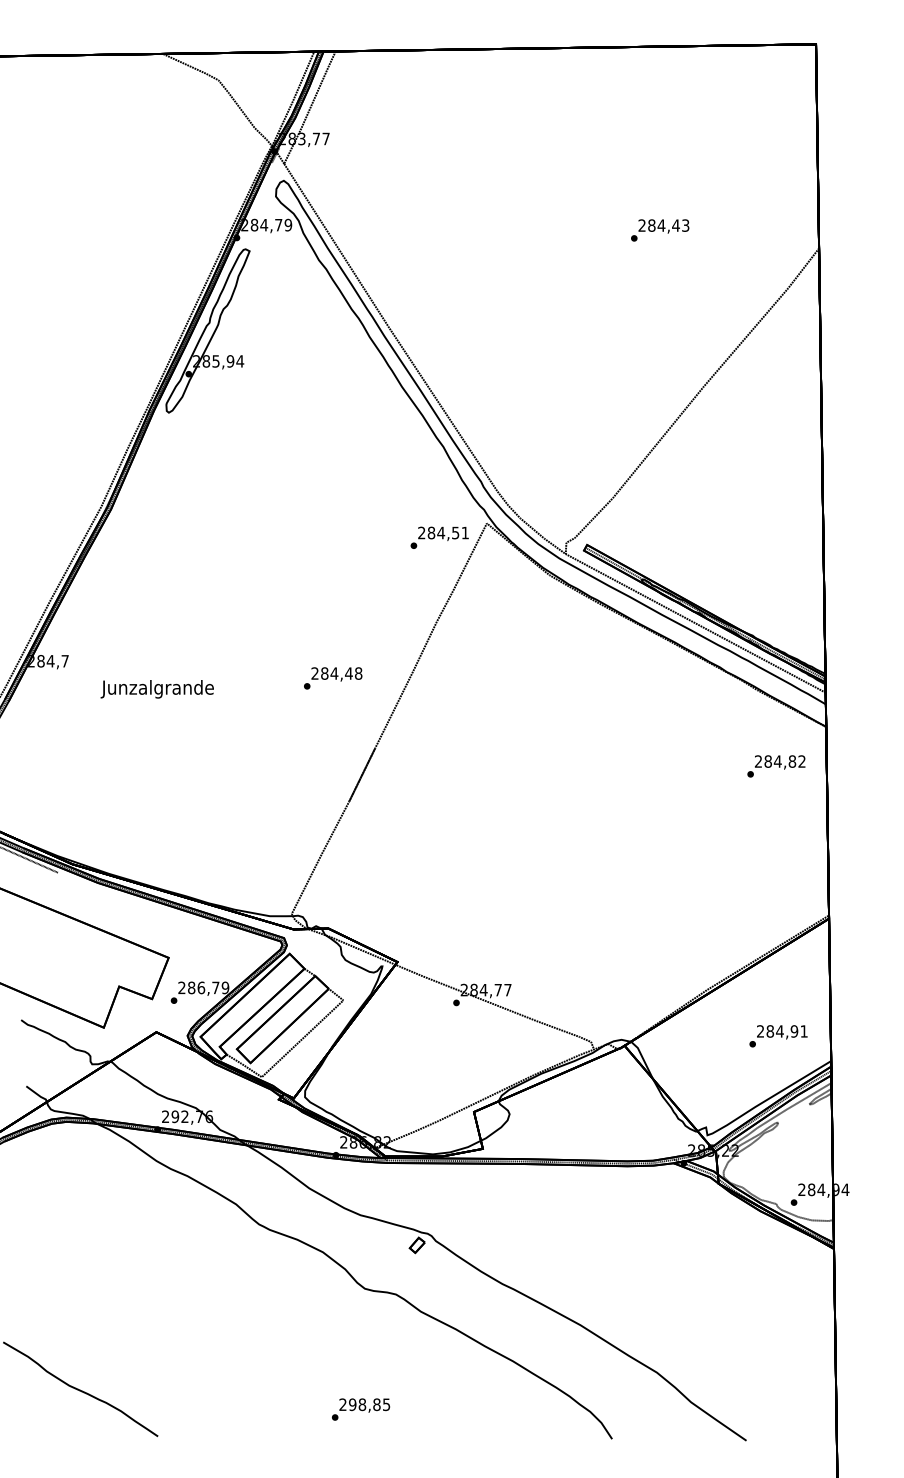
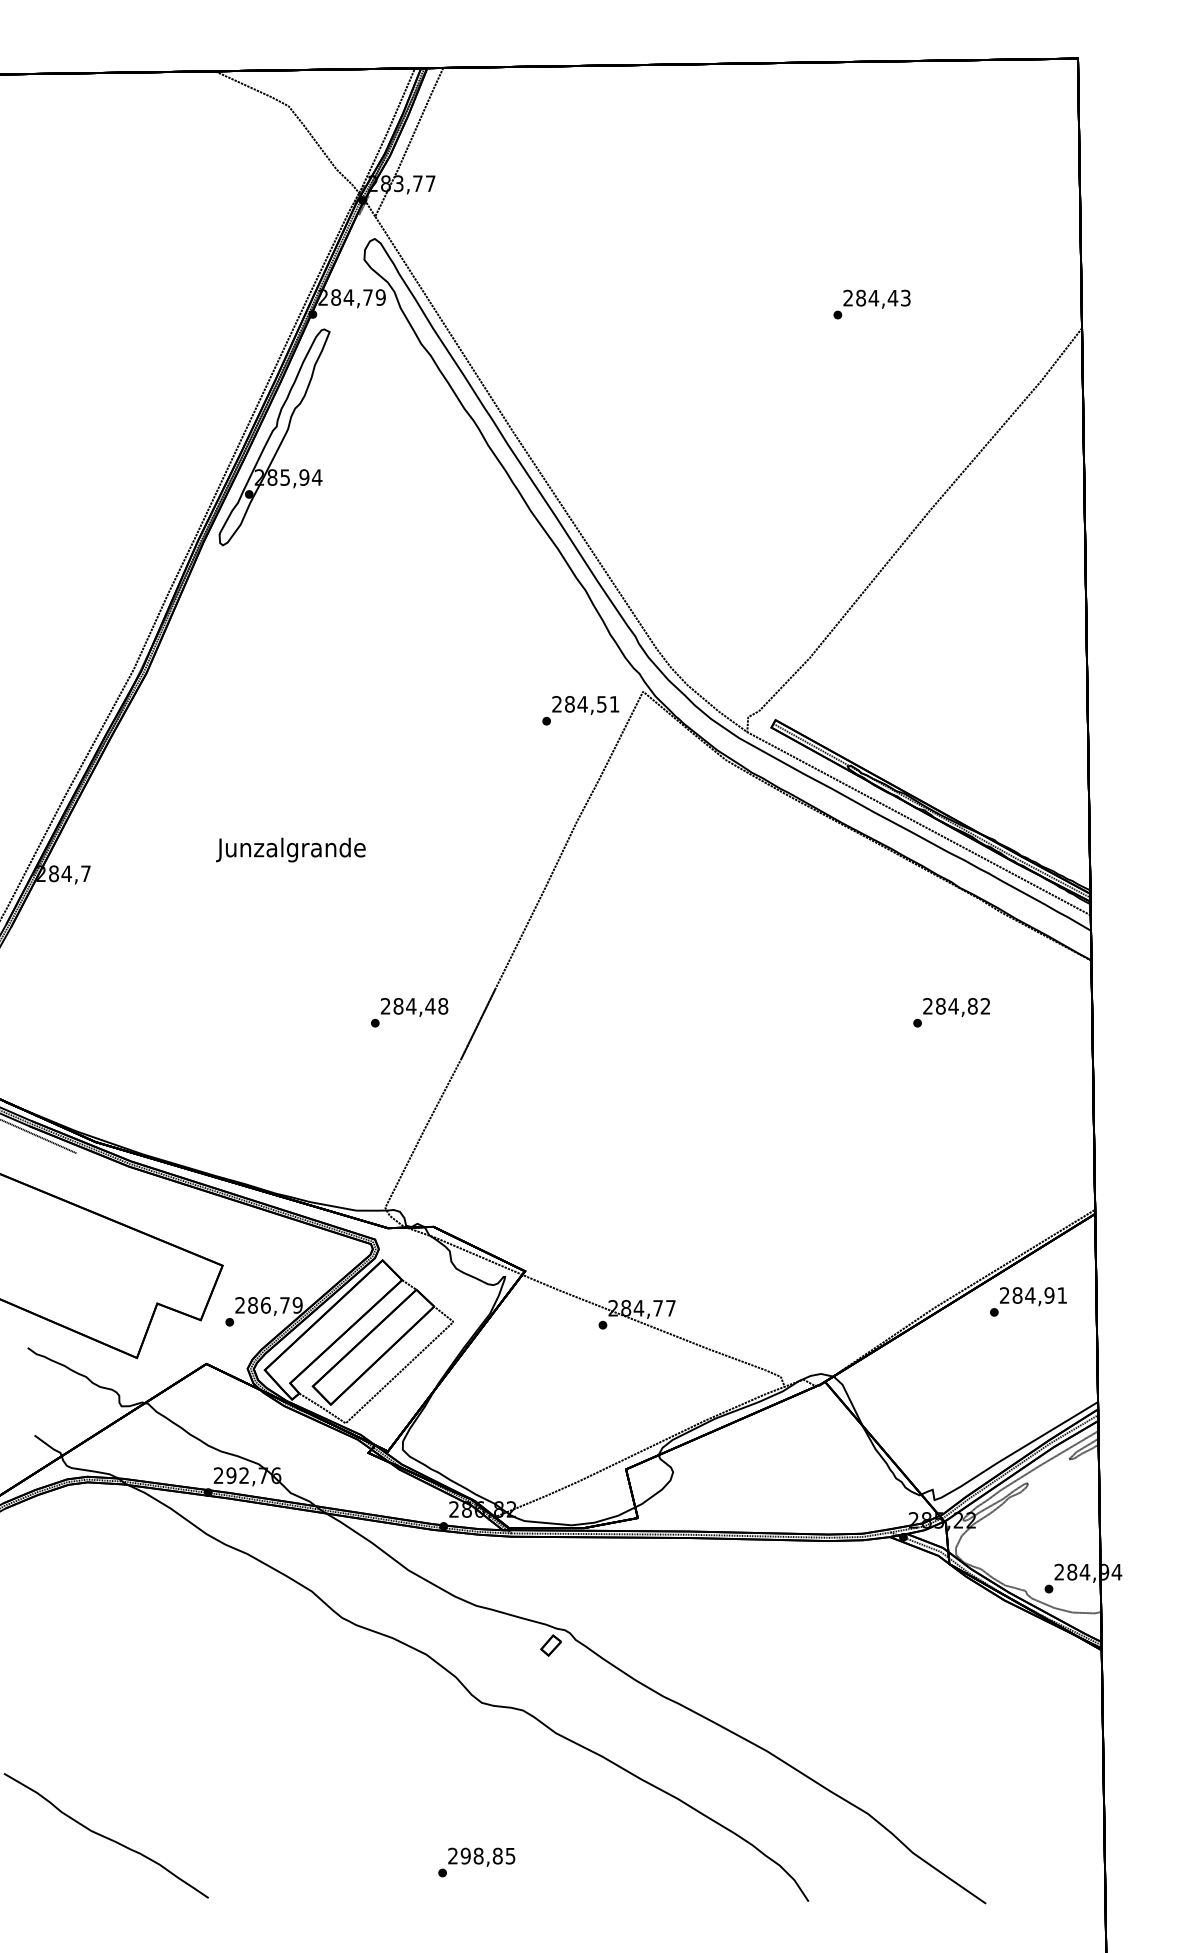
text: (333, 678) -> (410, 1012), moved
text: (156, 689) -> (289, 850), moved
text: (776, 766) -> (951, 1012), moved
text: (778, 1036) -> (1028, 1302), moved

